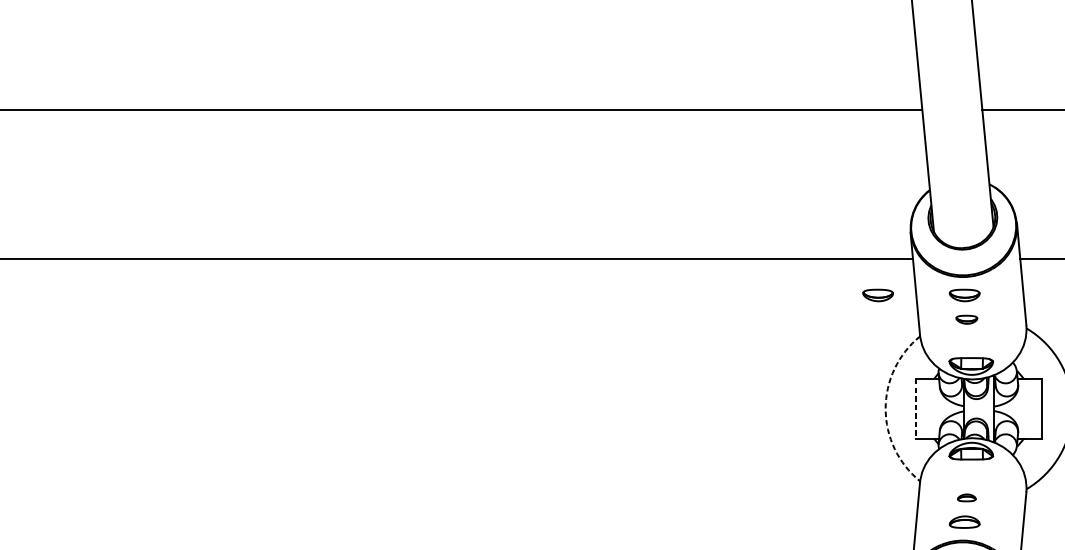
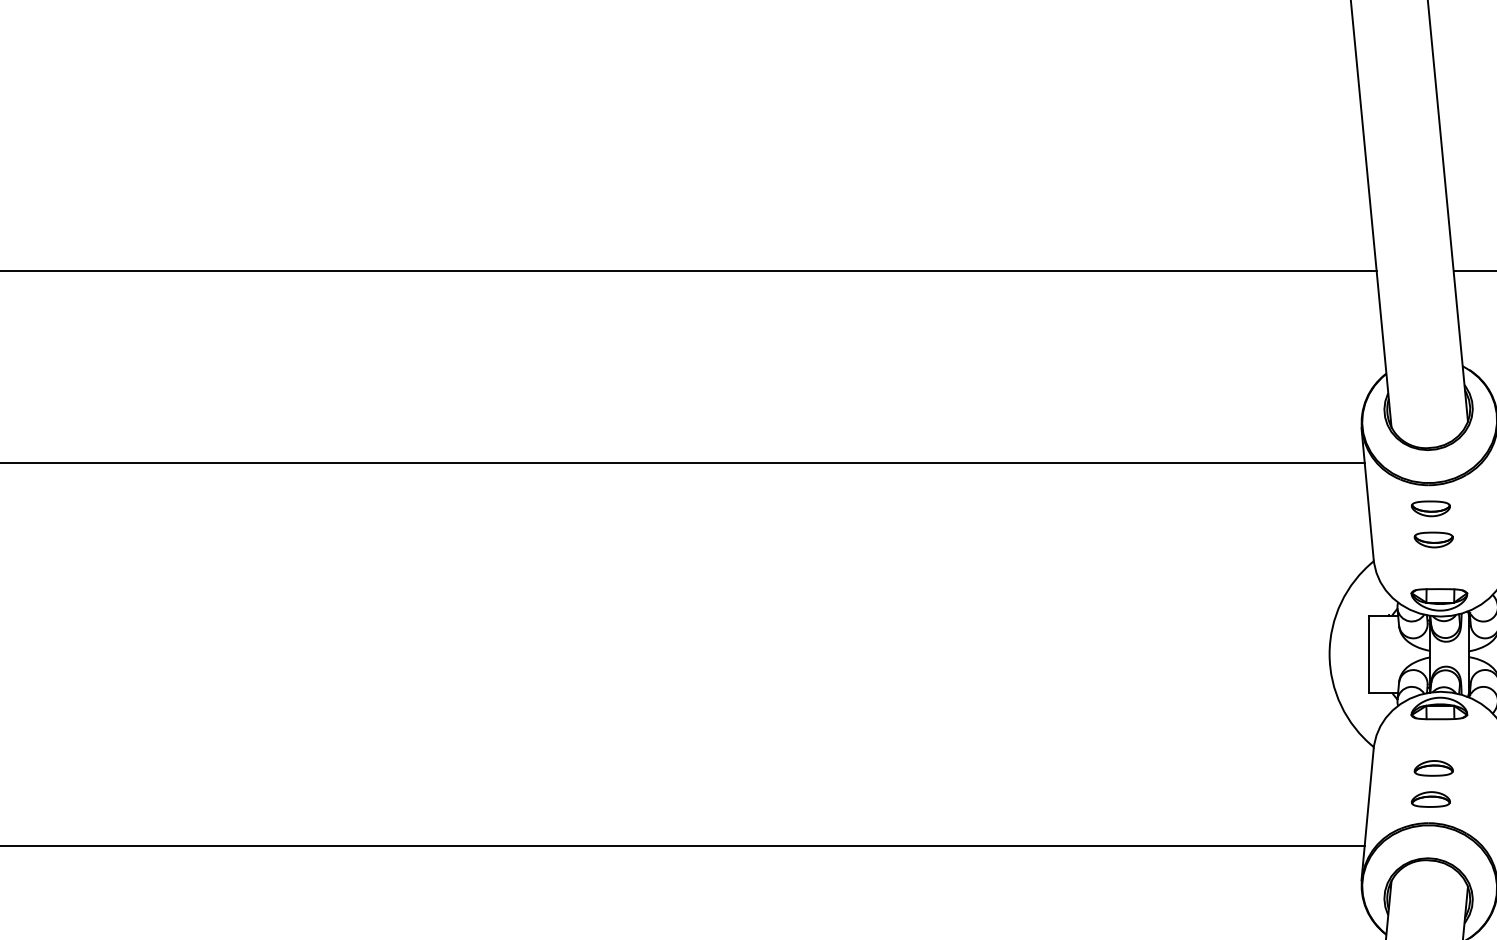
part: (877, 295) -> (1319, 508), removed
part: (966, 319) -> (1433, 539), size x1.43
arc: (885, 409) -> (1329, 654), dashed -> solid
line: (915, 409) -> (1368, 654), dashed -> solid
part: (966, 497) -> (1433, 768), size x1.67

